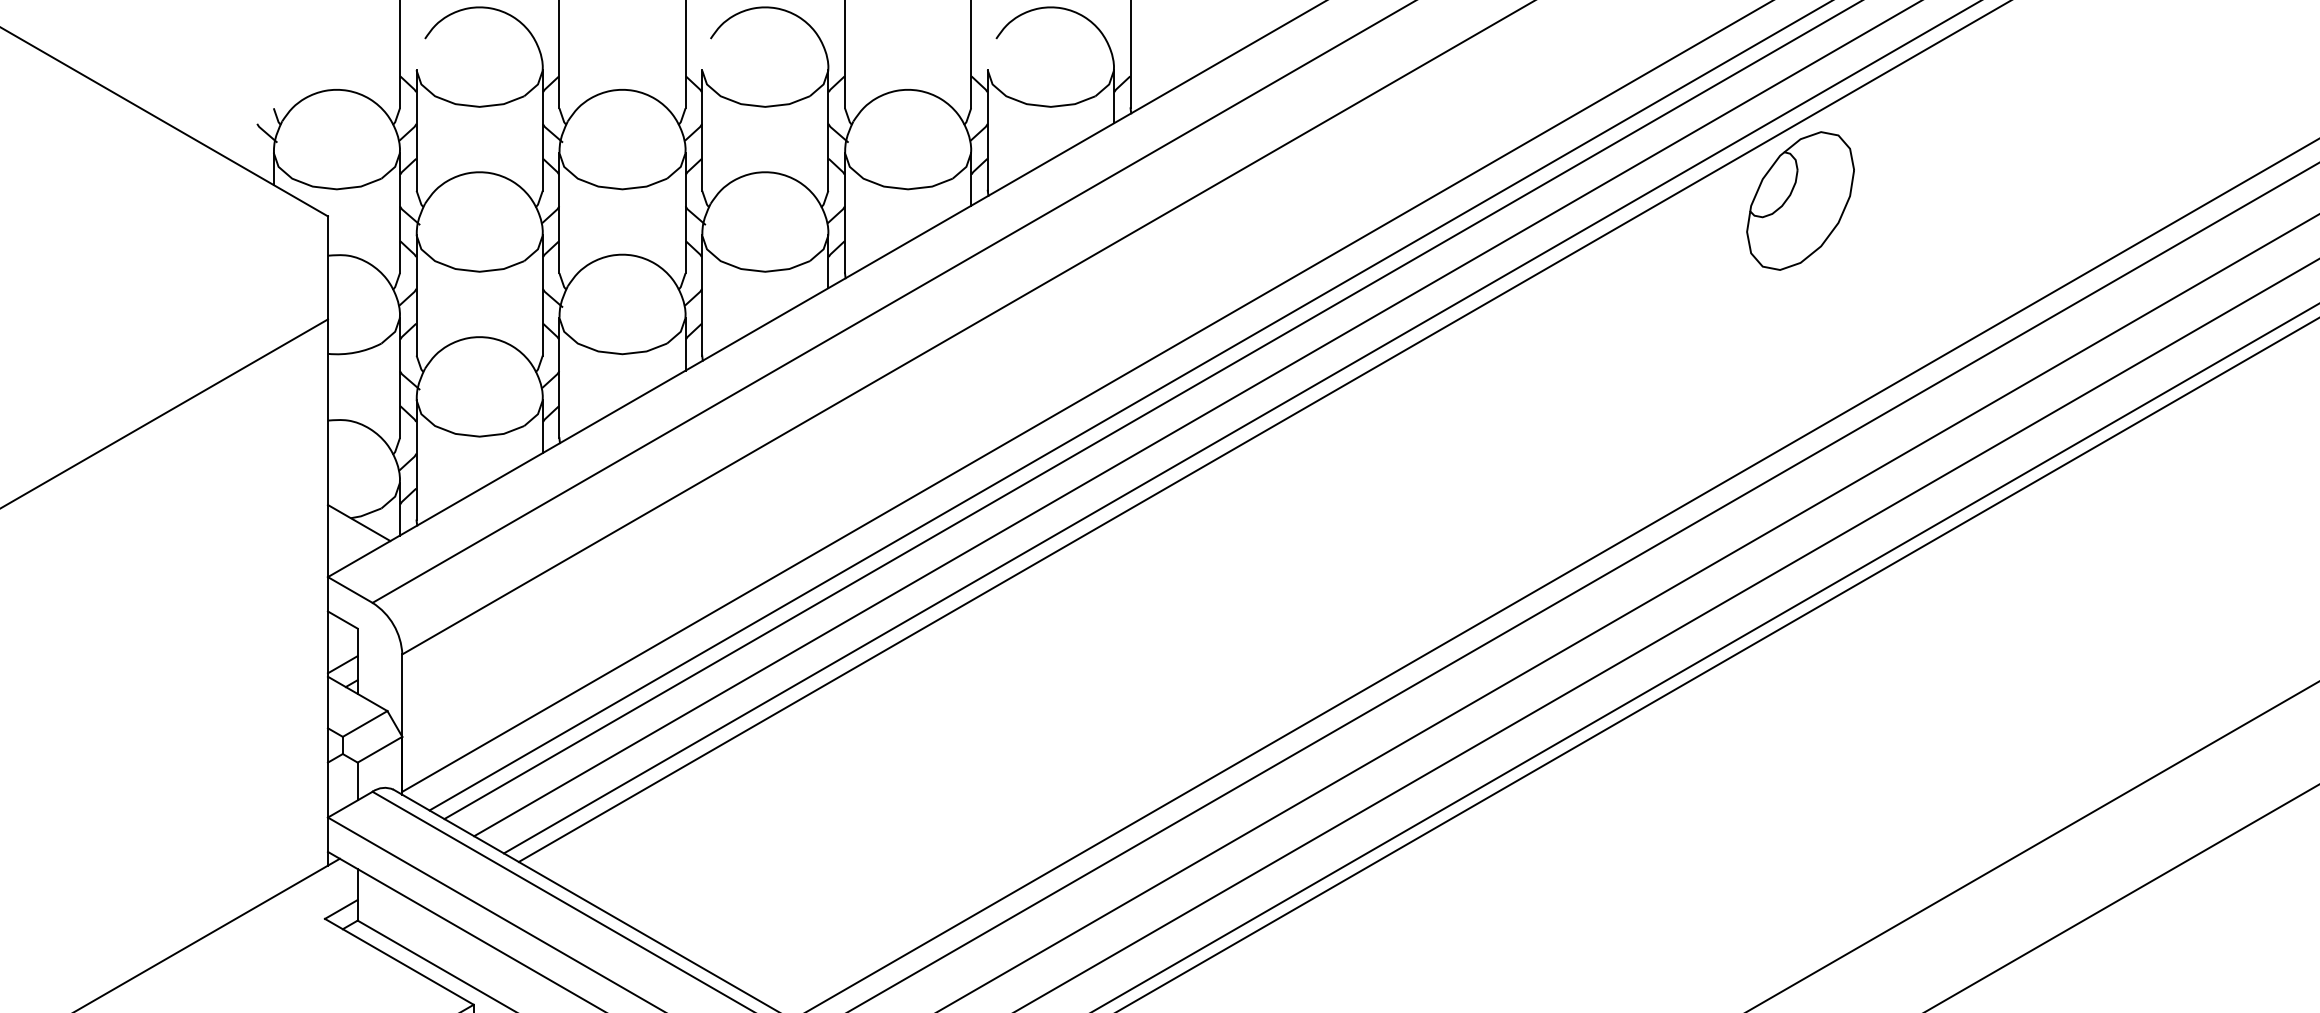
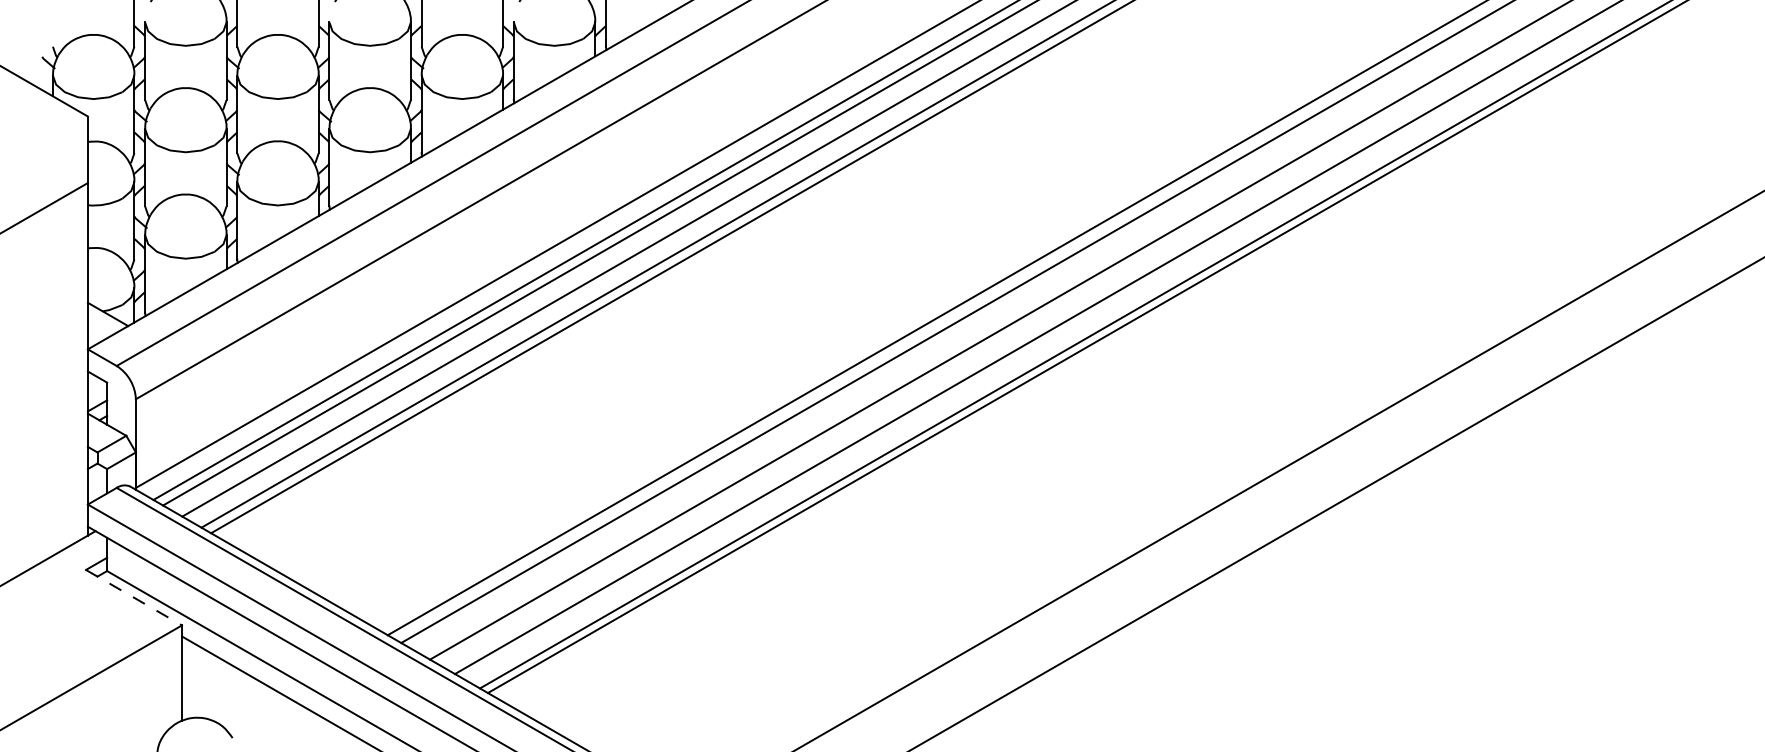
part: (1800, 200) -> (1038, 106), removed
line: (400, 961) -> (134, 597), solid -> dashed

